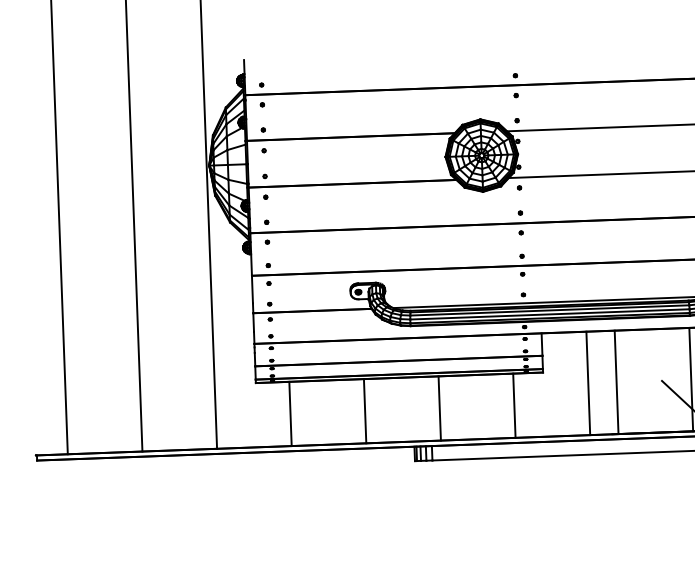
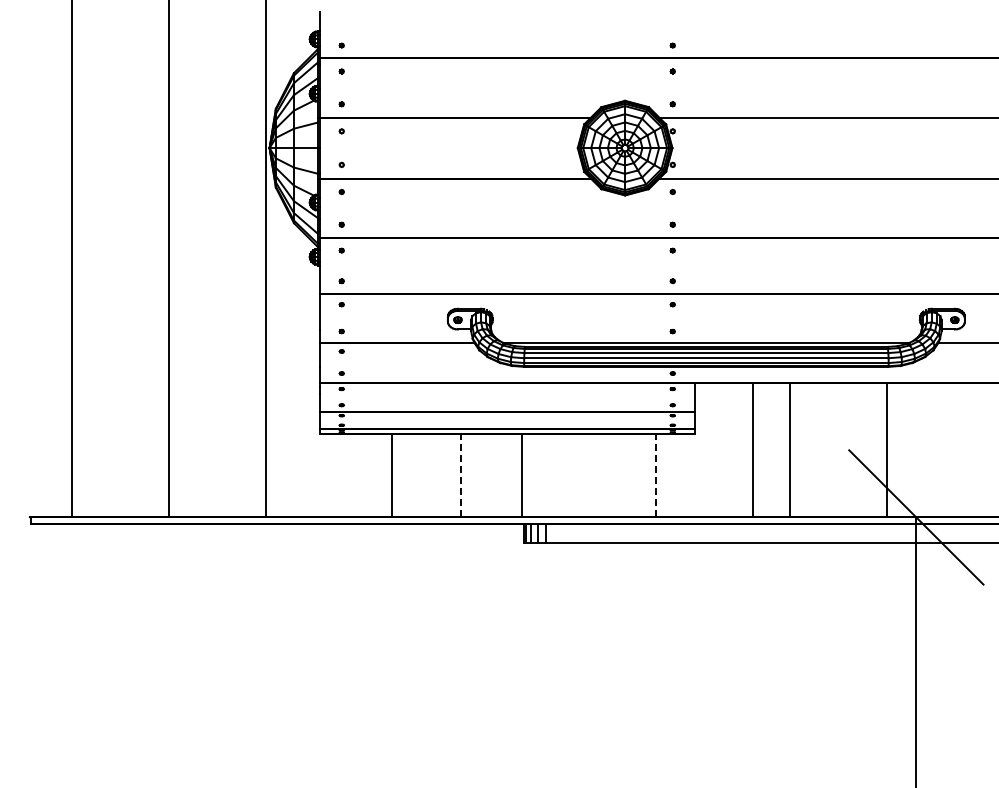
line: (514, 405) -> (655, 475), solid -> dashed
line: (439, 408) -> (522, 475), moved
line: (364, 411) -> (460, 475), solid -> dashed
line: (290, 413) -> (391, 475), moved

